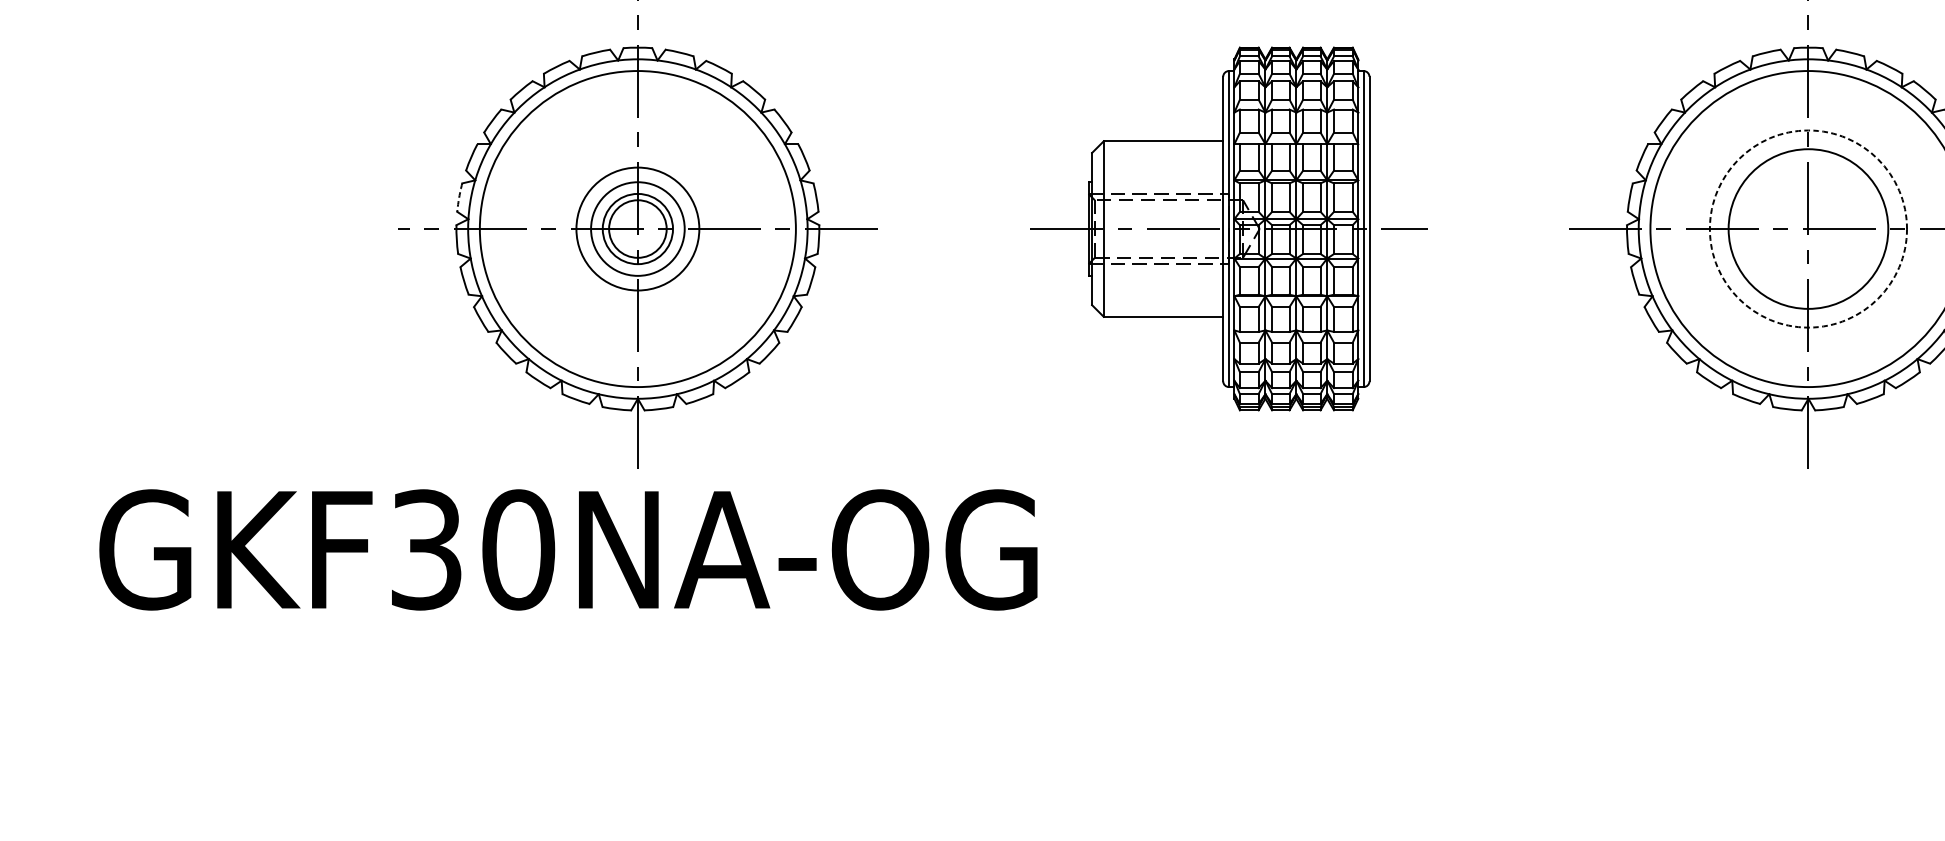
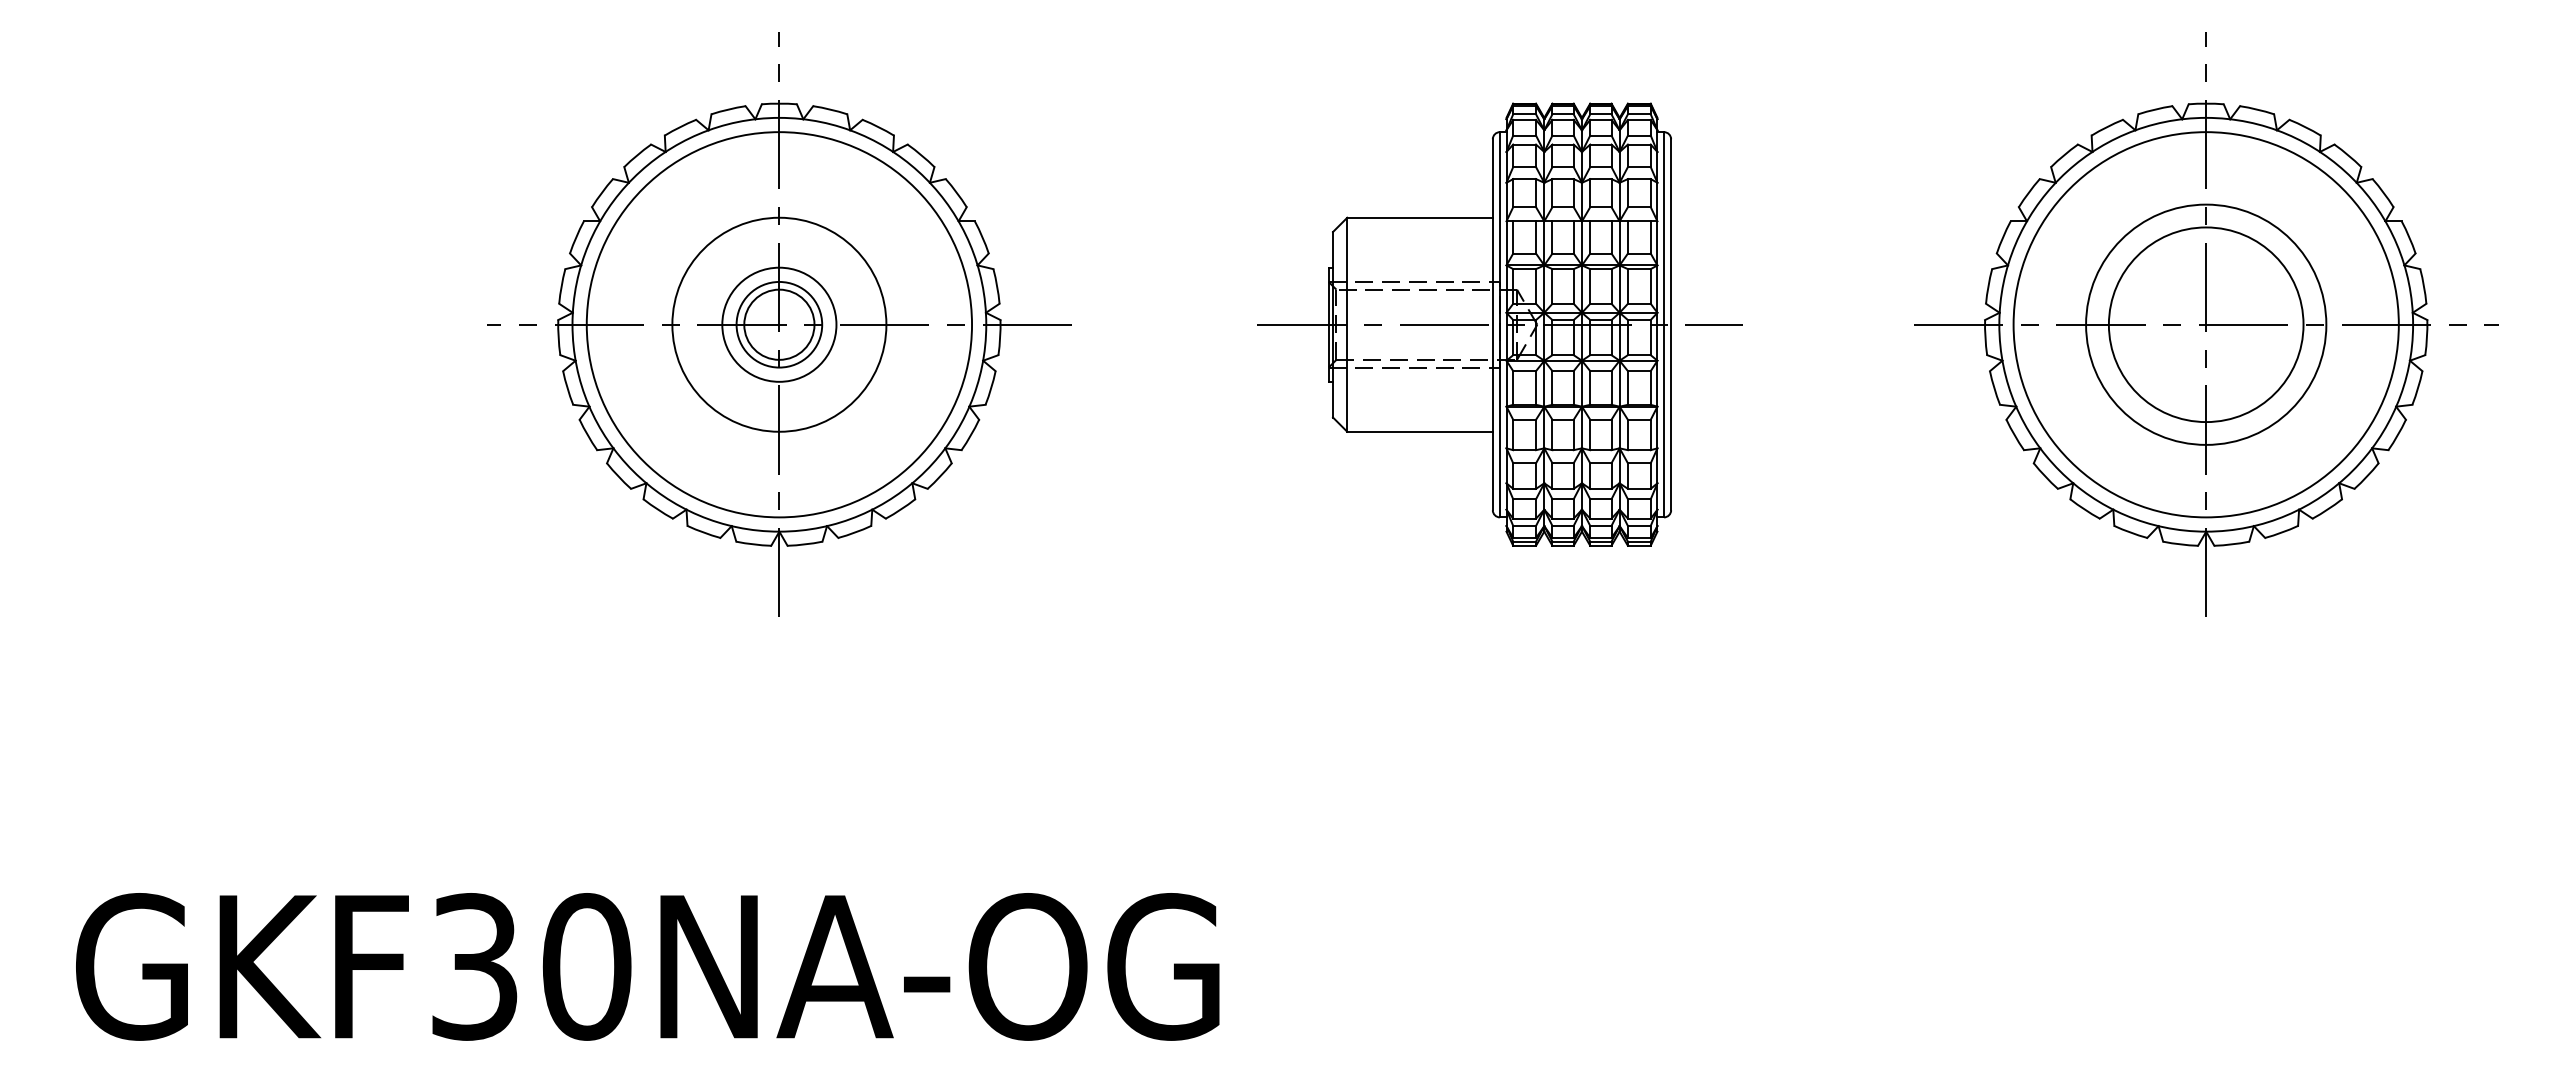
arc: (459, 197) -> (561, 286), dashed -> solid
circle: (637, 228) -> (779, 324), size x1.43
circle: (1808, 228) -> (2206, 324), dashed -> solid
text: (568, 549) -> (647, 966), moved

